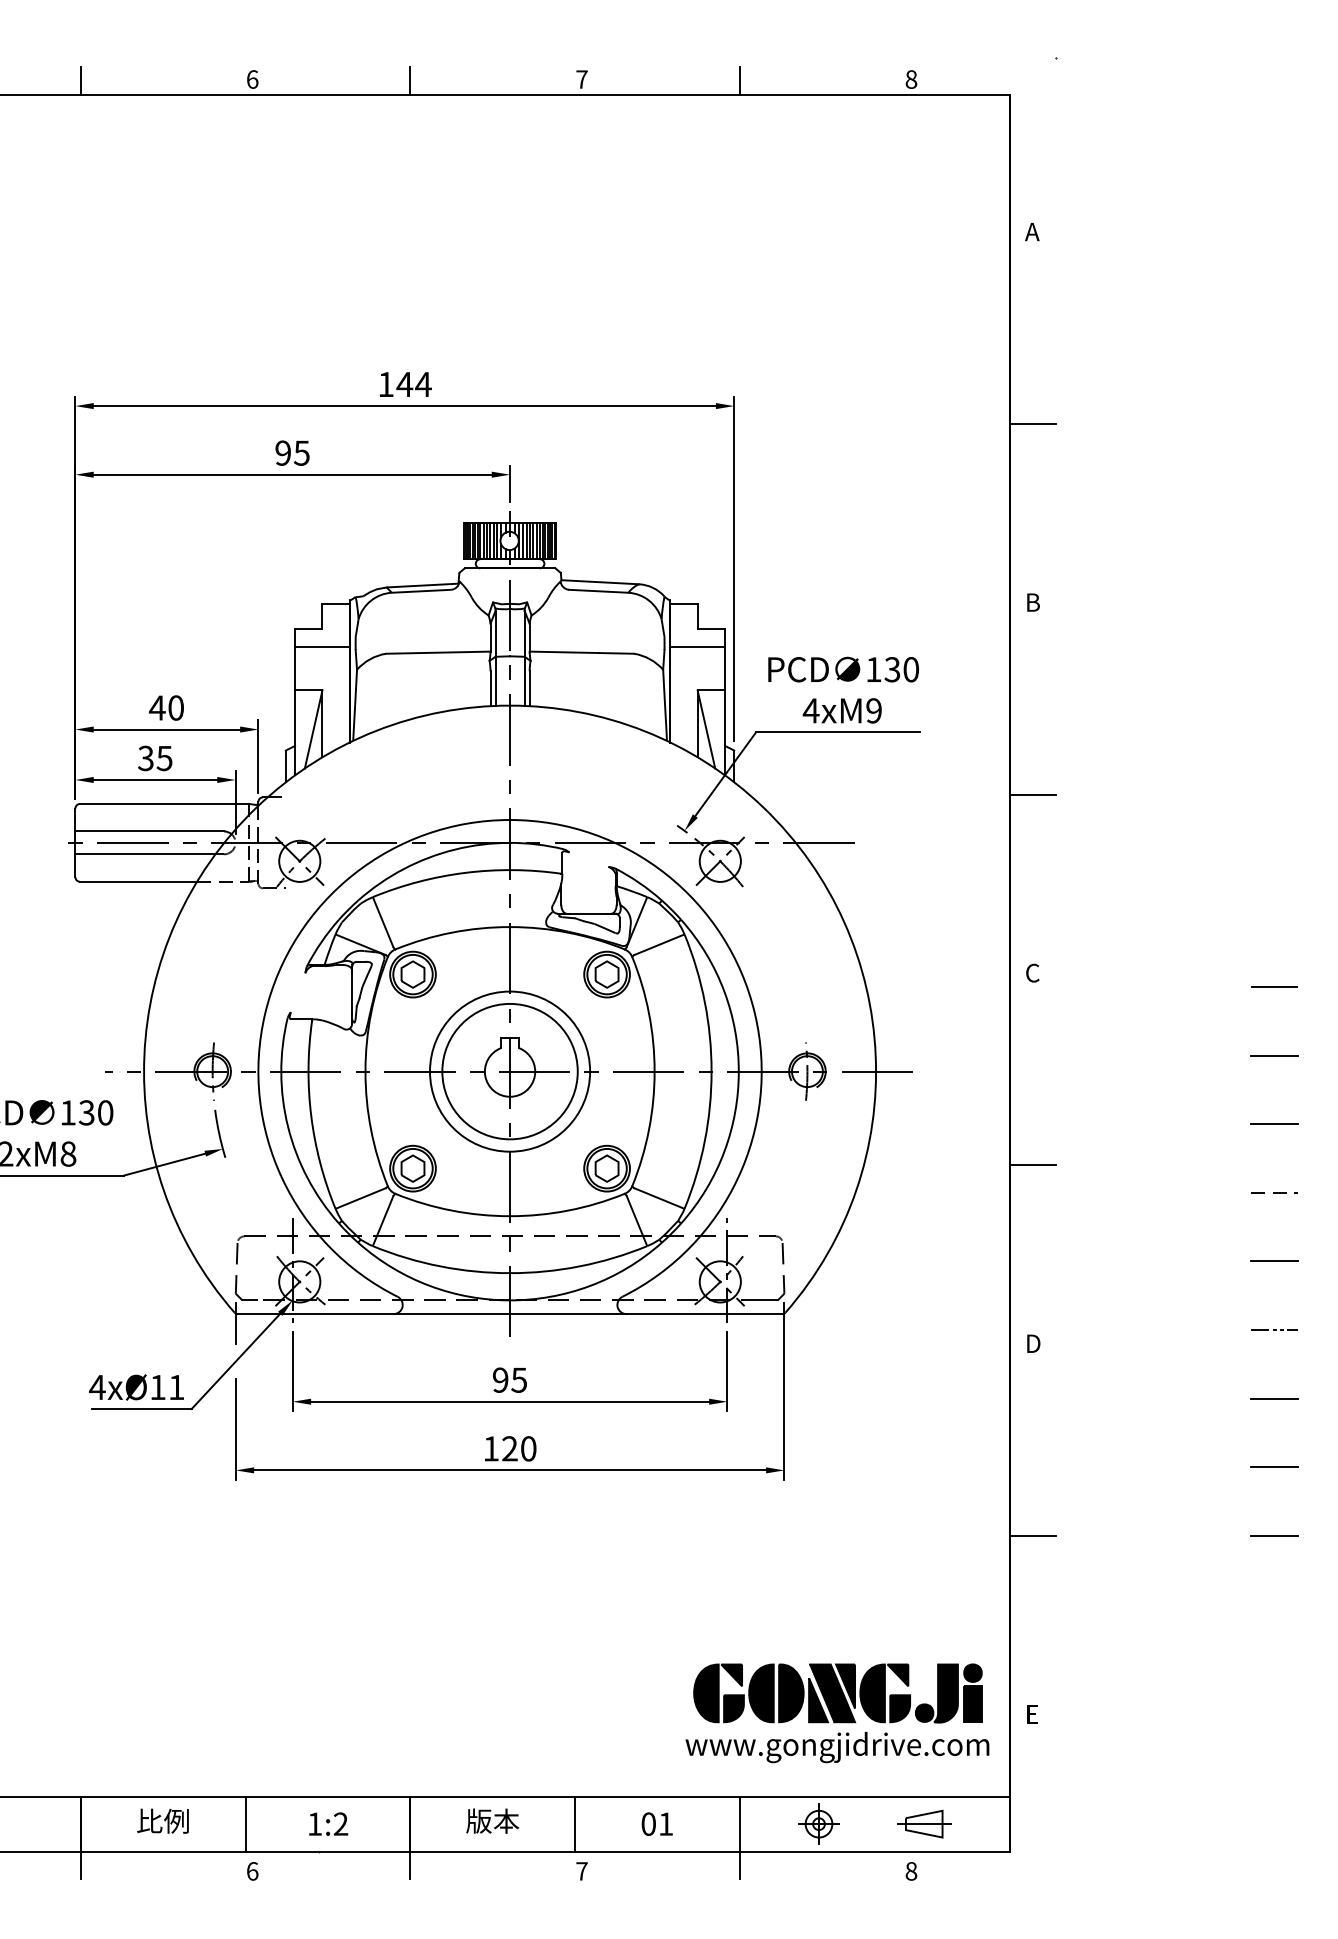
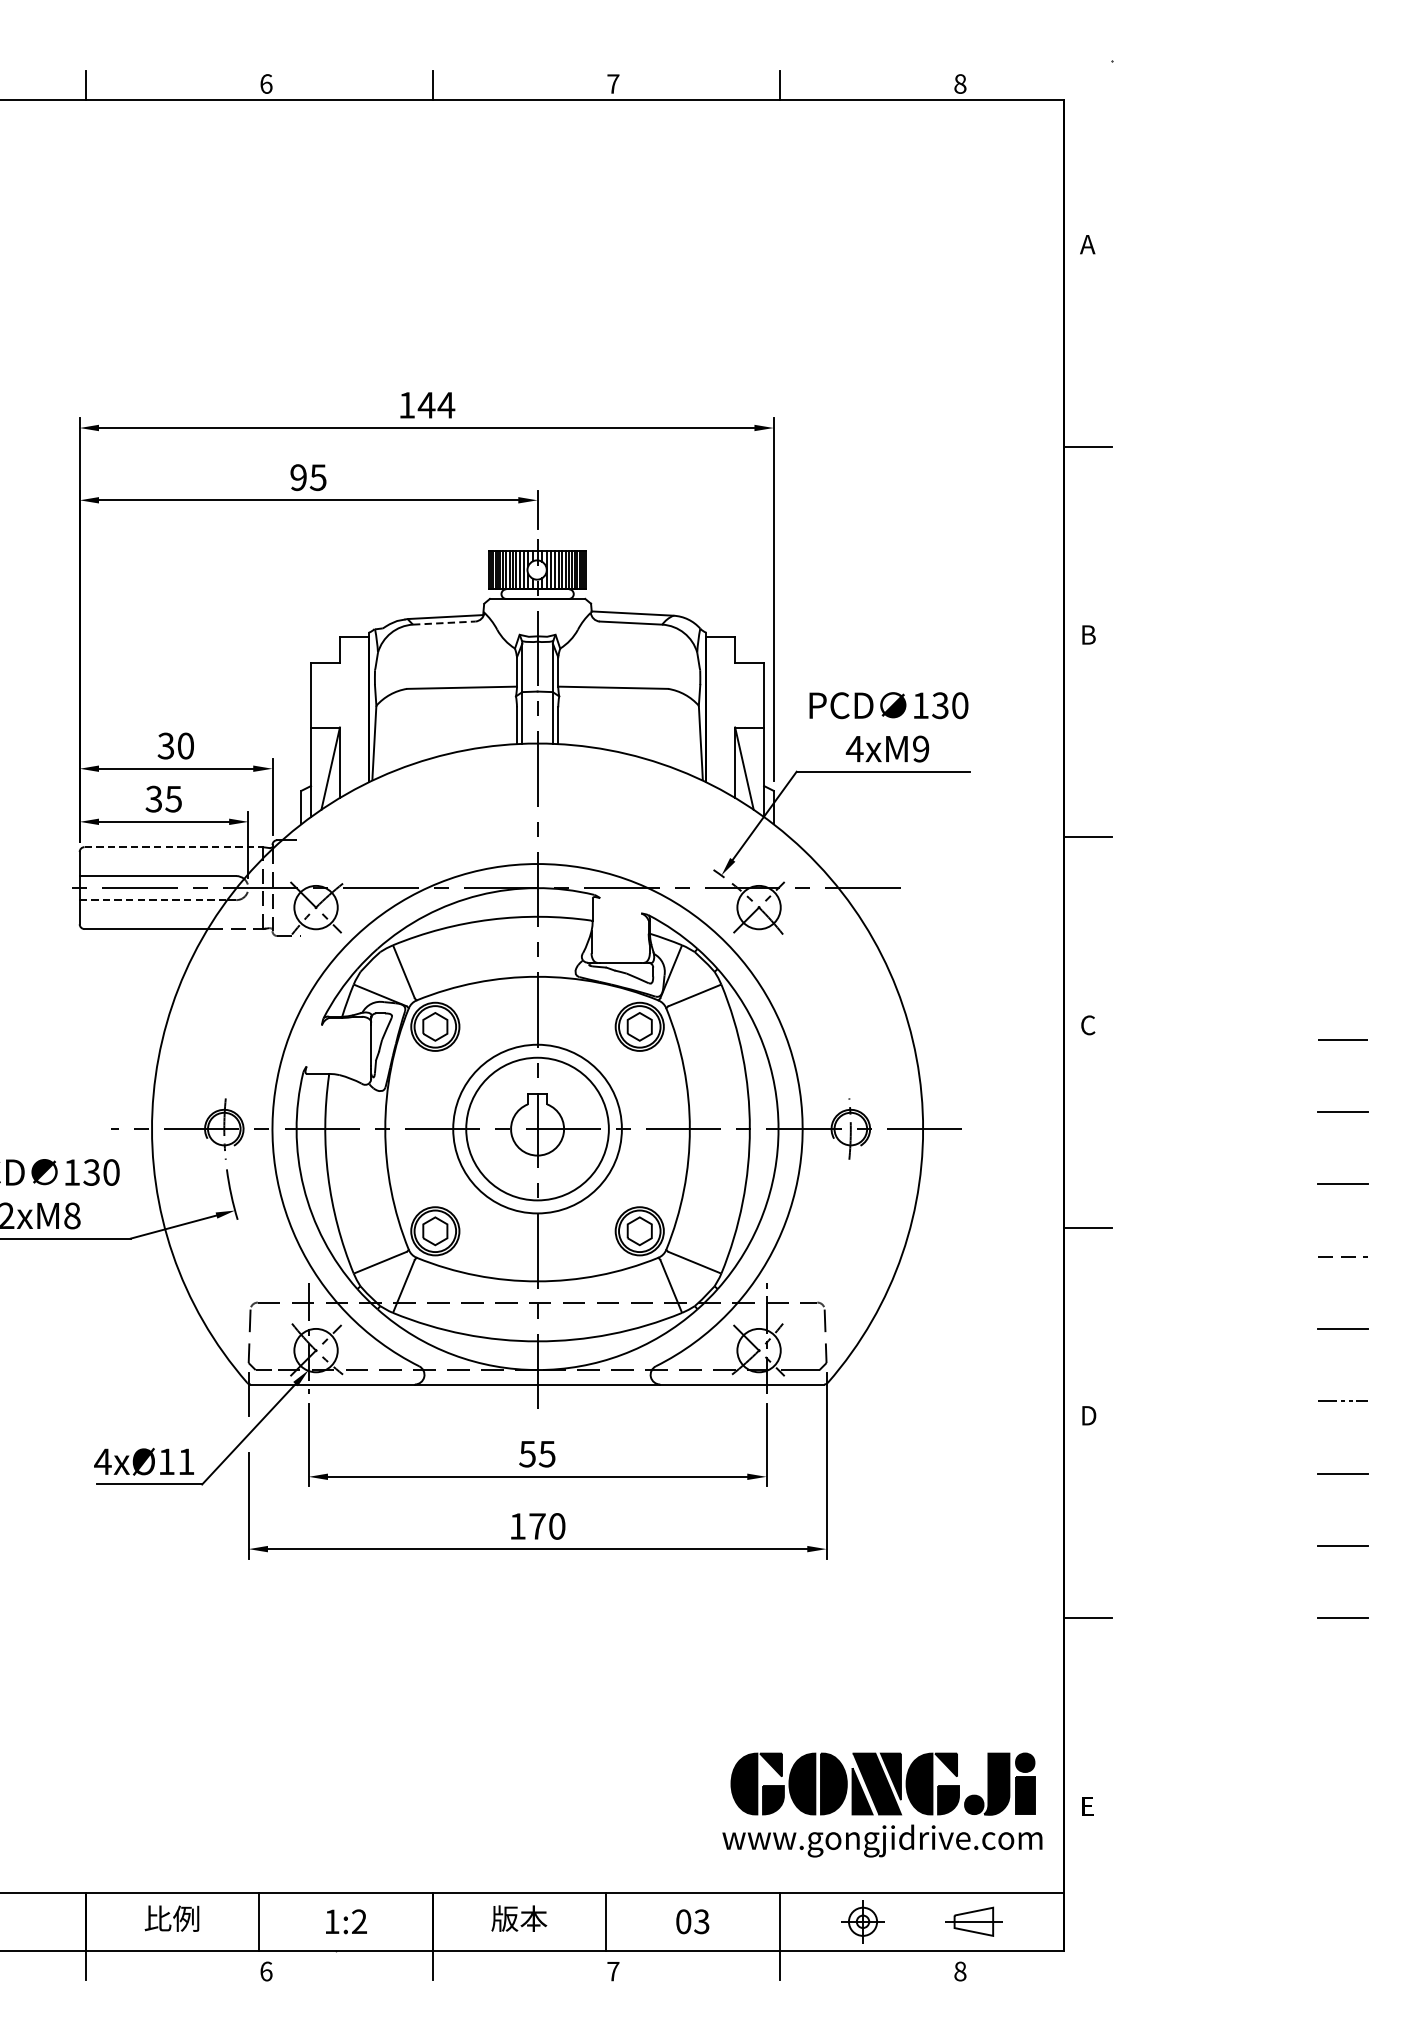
line: (422, 591) -> (445, 623), solid -> dashed
line: (322, 646) -> (339, 681), removed
line: (697, 646) -> (735, 681), removed
text: (156, 707) -> (165, 745), 40 -> 30
line: (164, 803) -> (173, 846), solid -> dashed
line: (145, 854) -> (153, 900), solid -> dashed
text: (500, 1379) -> (527, 1453), 95 -> 55
text: (509, 1448) -> (536, 1526), 120 -> 170
text: (665, 1823) -> (701, 1921), 01 -> 03

